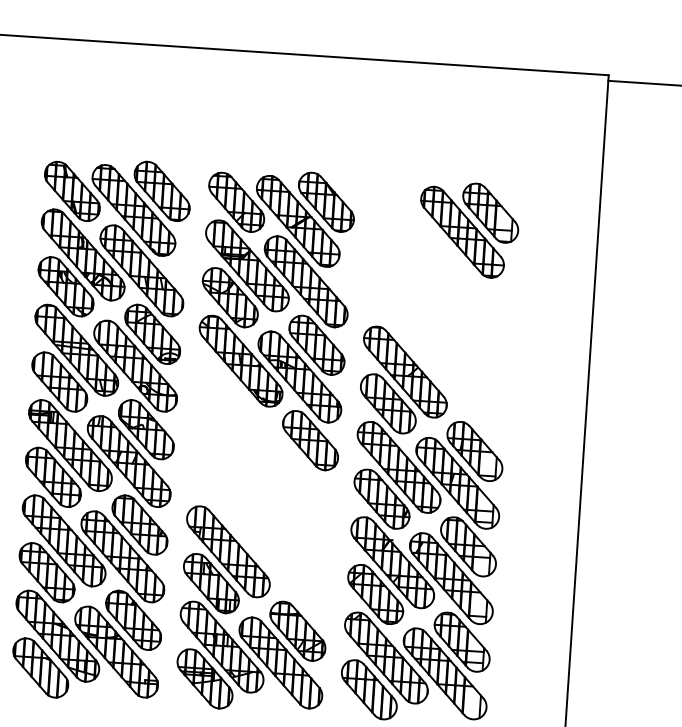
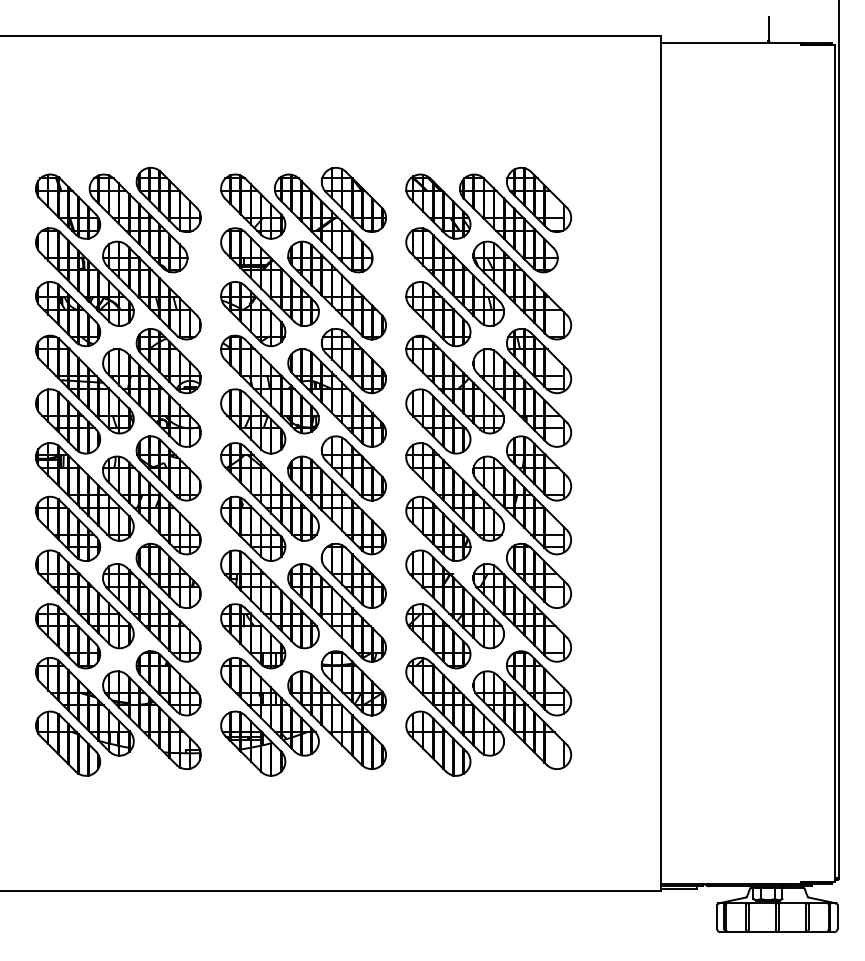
part: (439, 308) -> (488, 310), added
part: (262, 488) -> (303, 525), added

